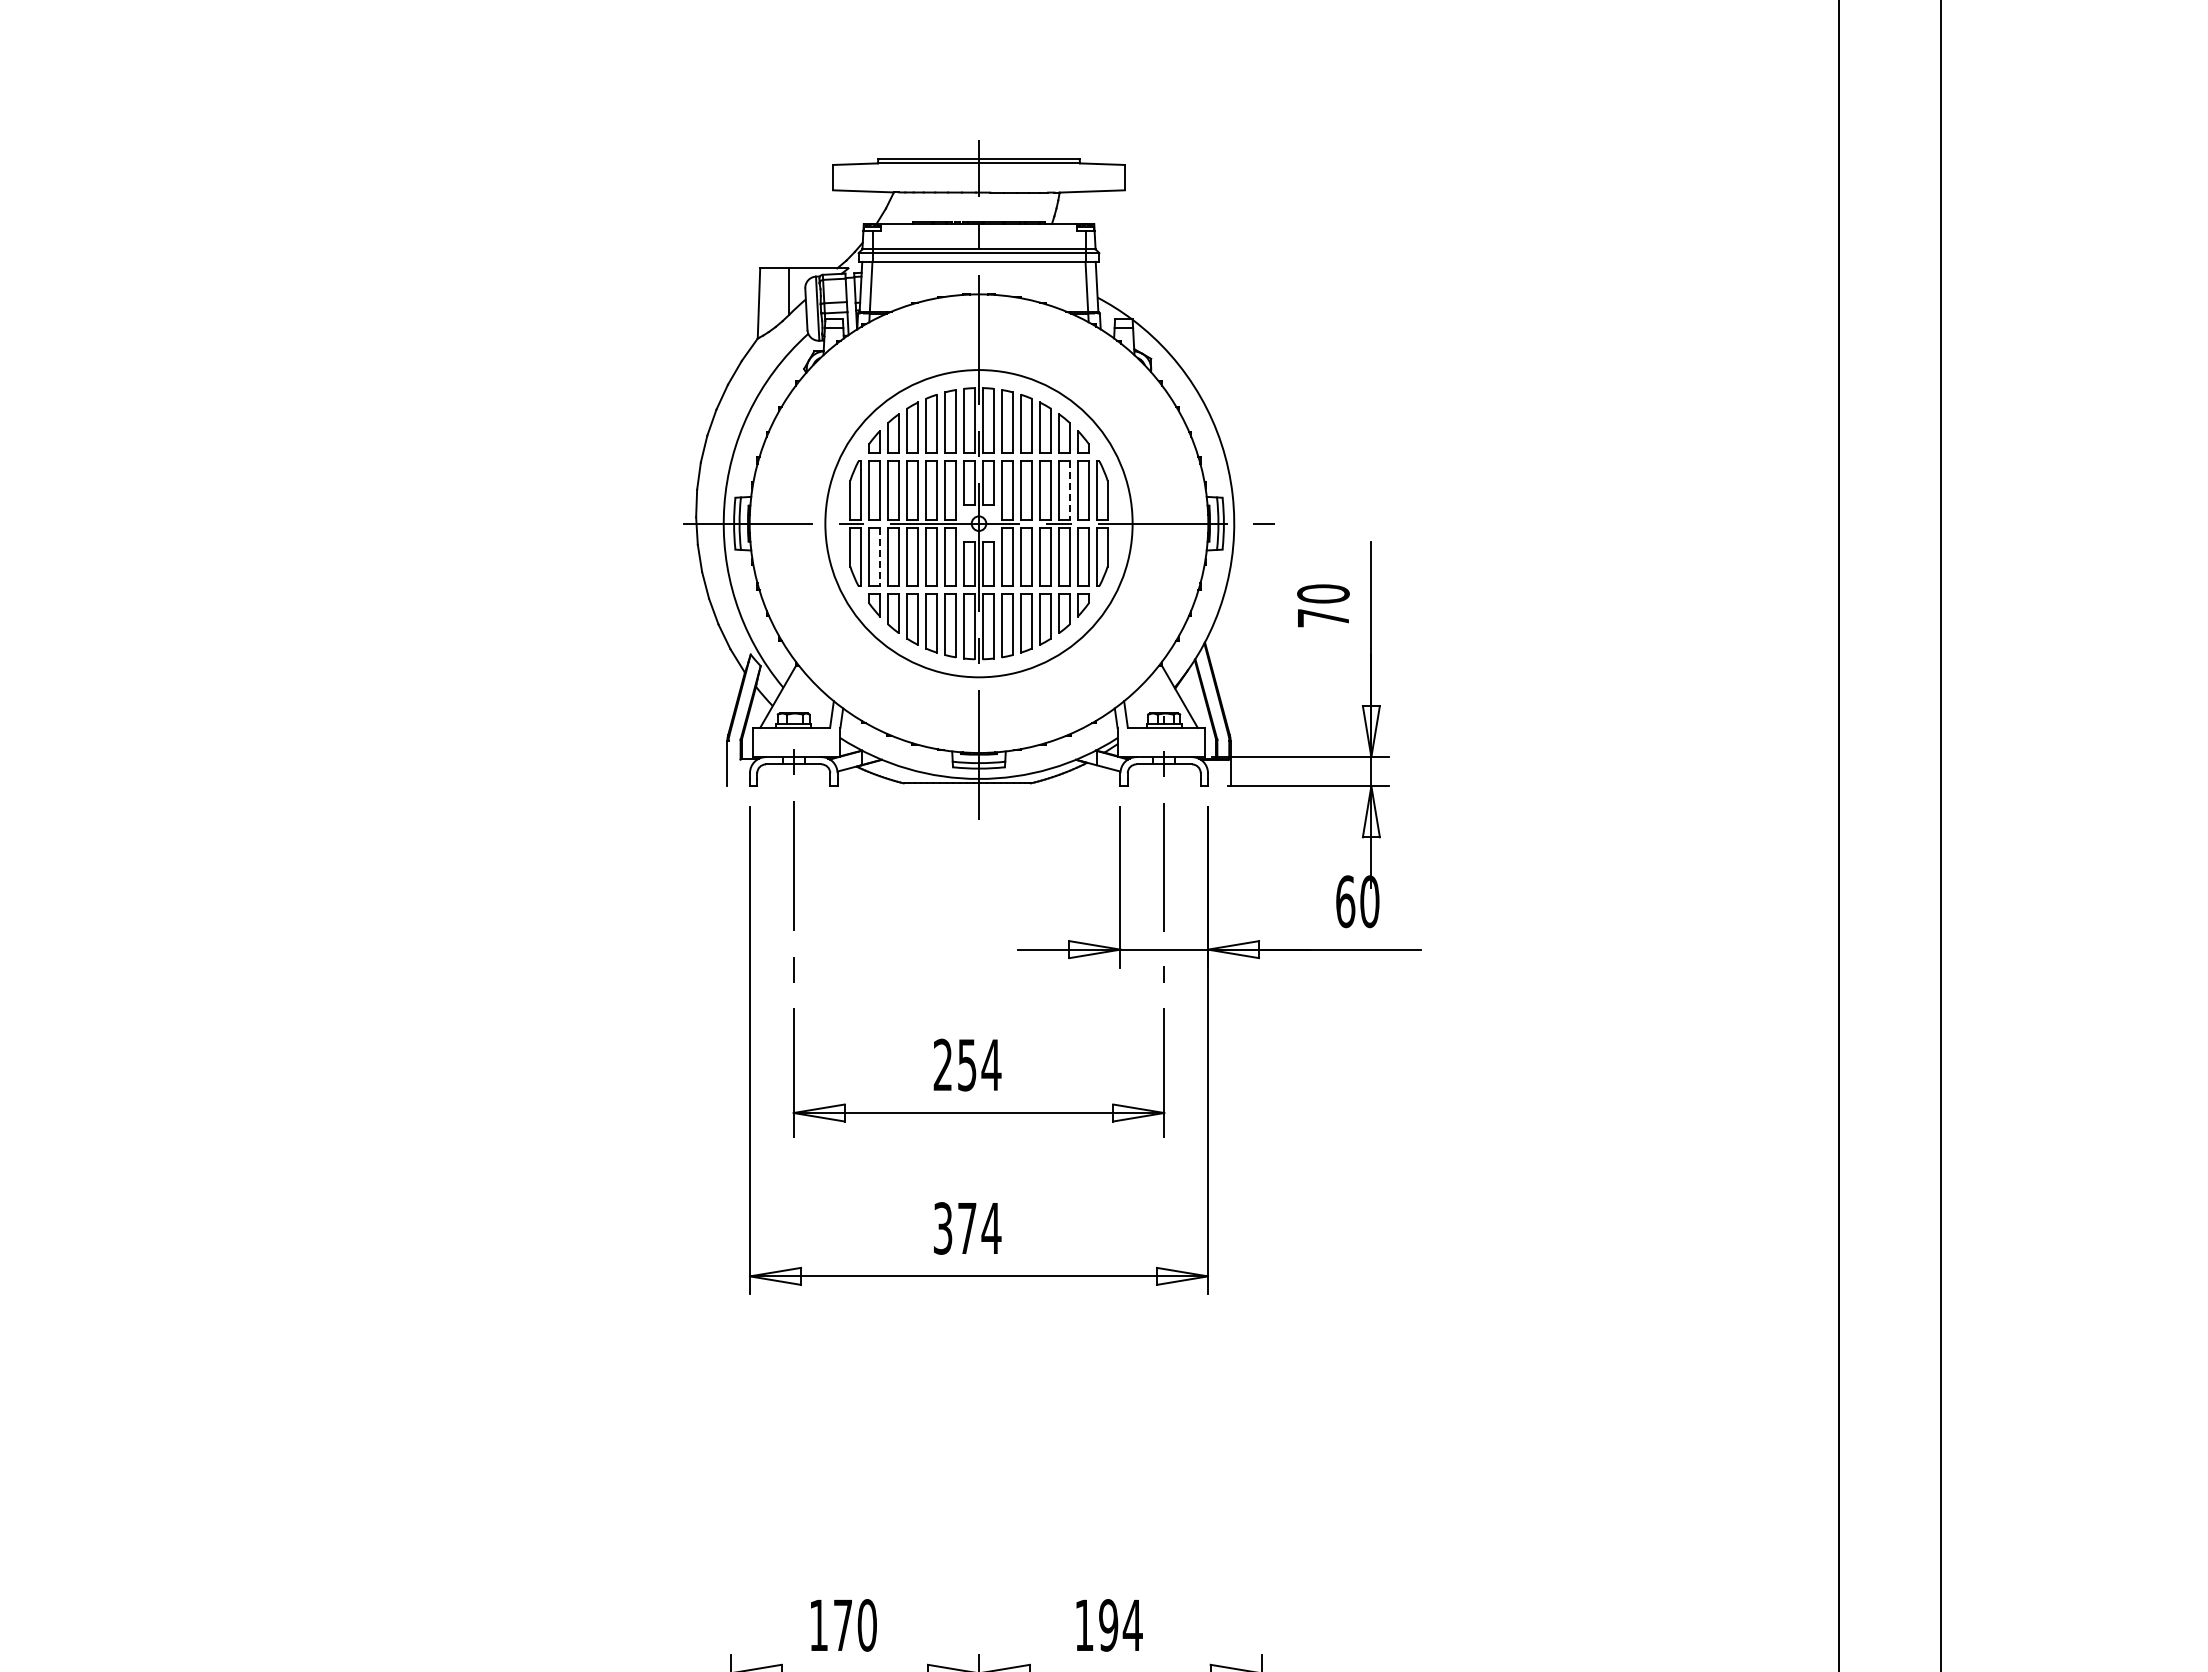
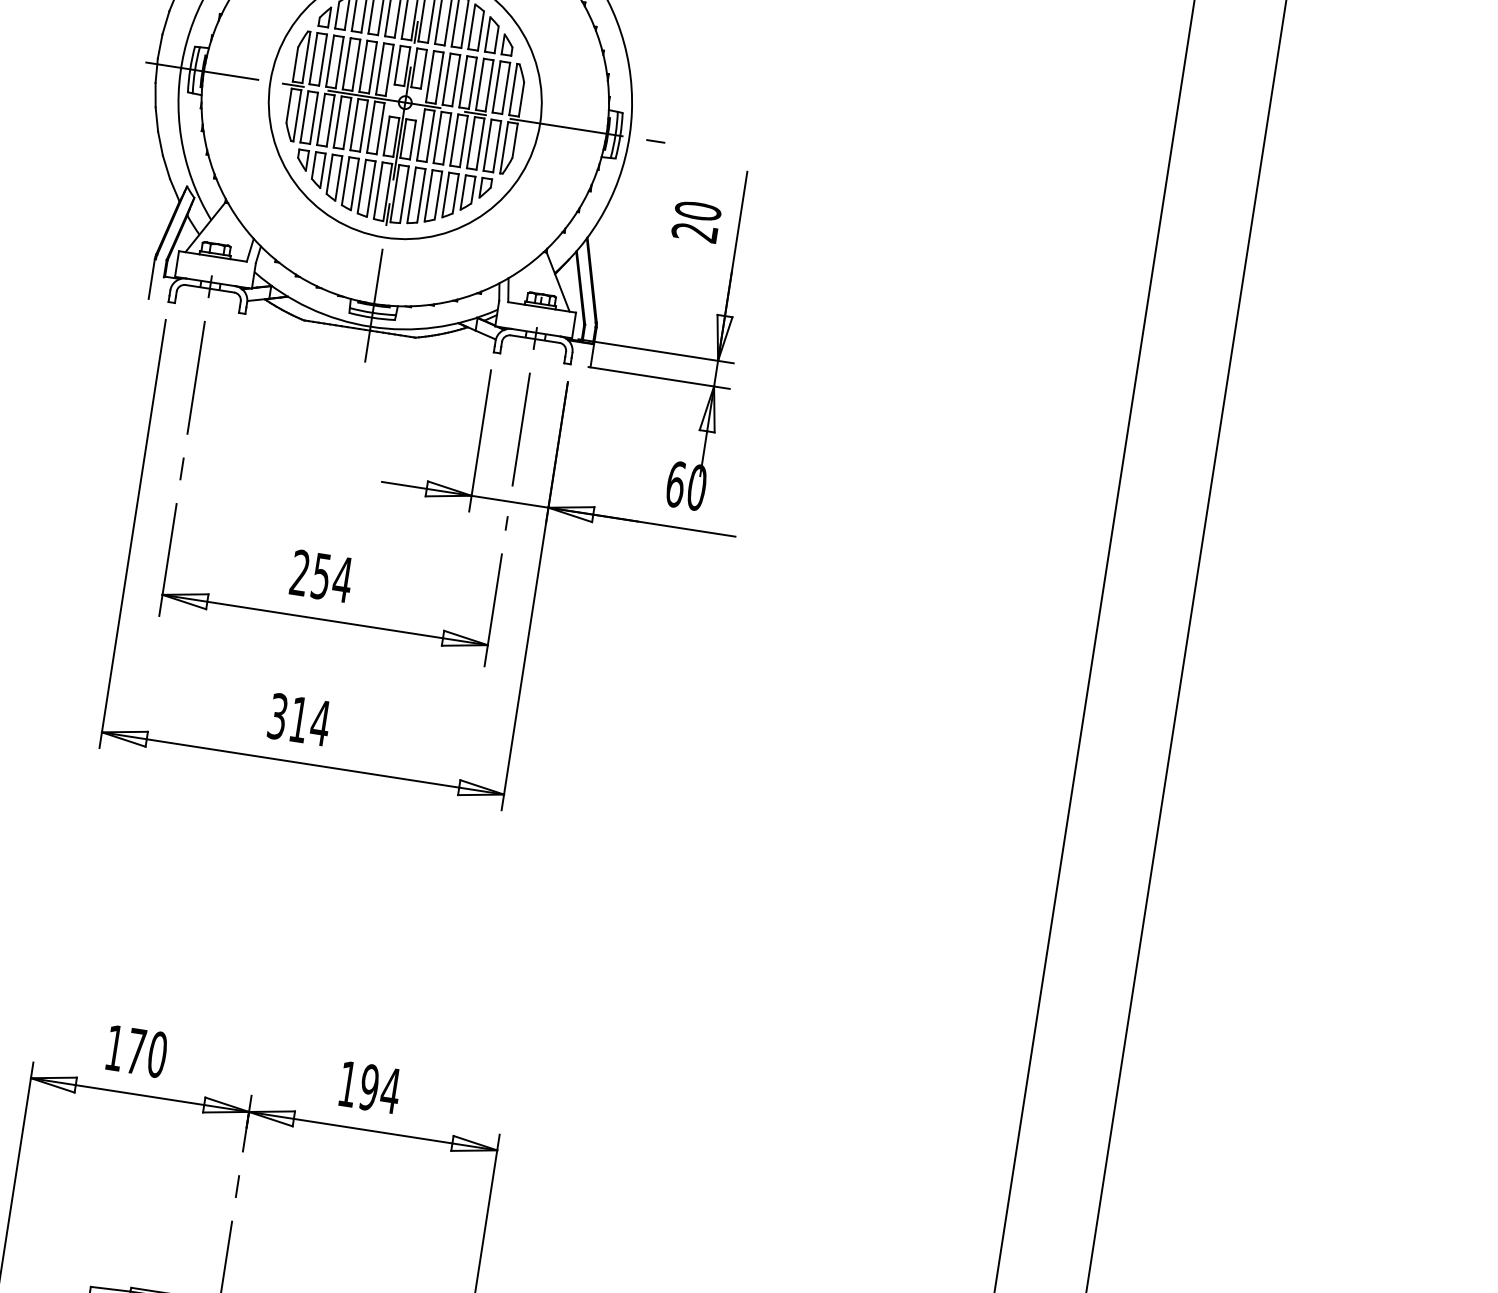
line: (1069, 491) -> (489, 86), dashed -> solid
line: (880, 557) -> (314, 118), dashed -> solid
text: (1322, 618) -> (693, 232), 70 -> 20
text: (967, 1228) -> (299, 719), 374 -> 314

